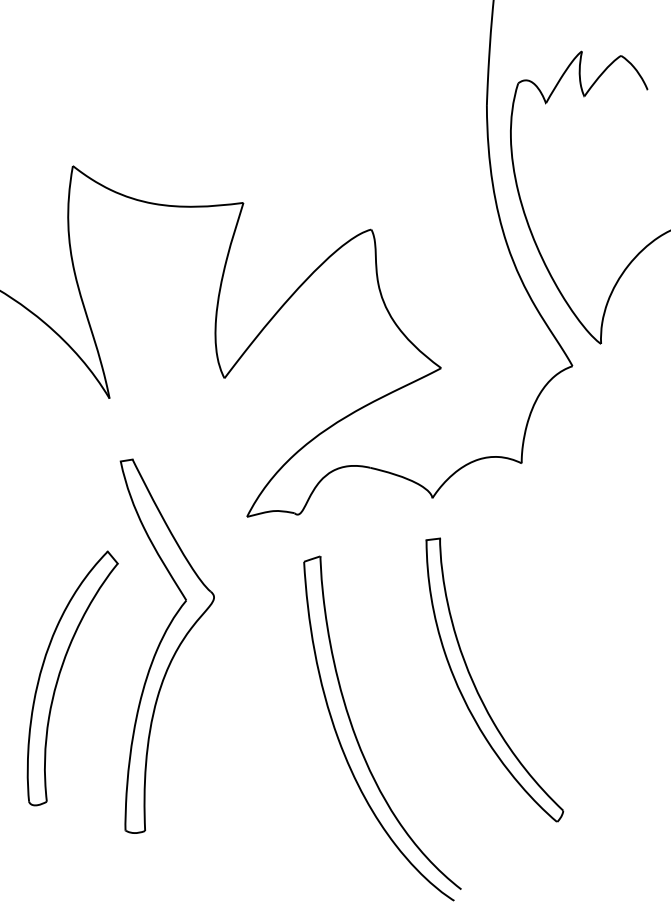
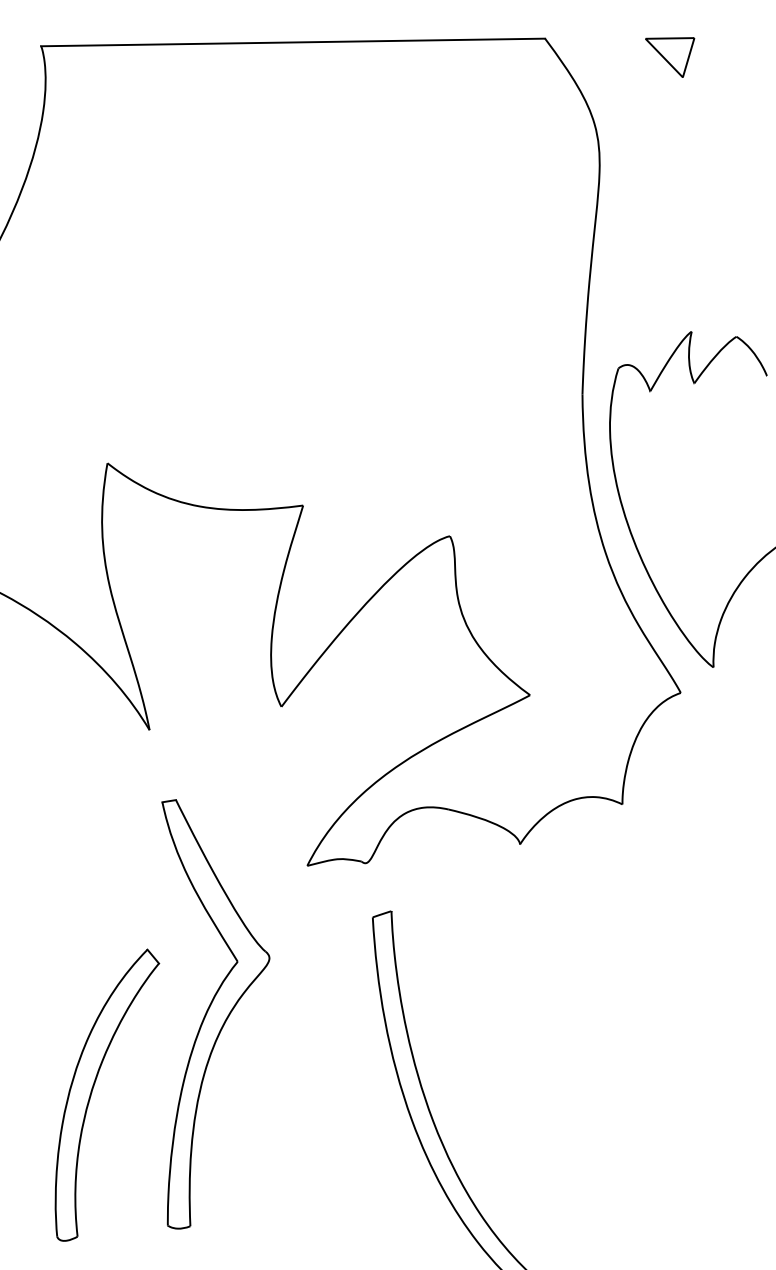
part: (60, 673) -> (93, 1089), moved
part: (477, 689) -> (571, 1063), removed

